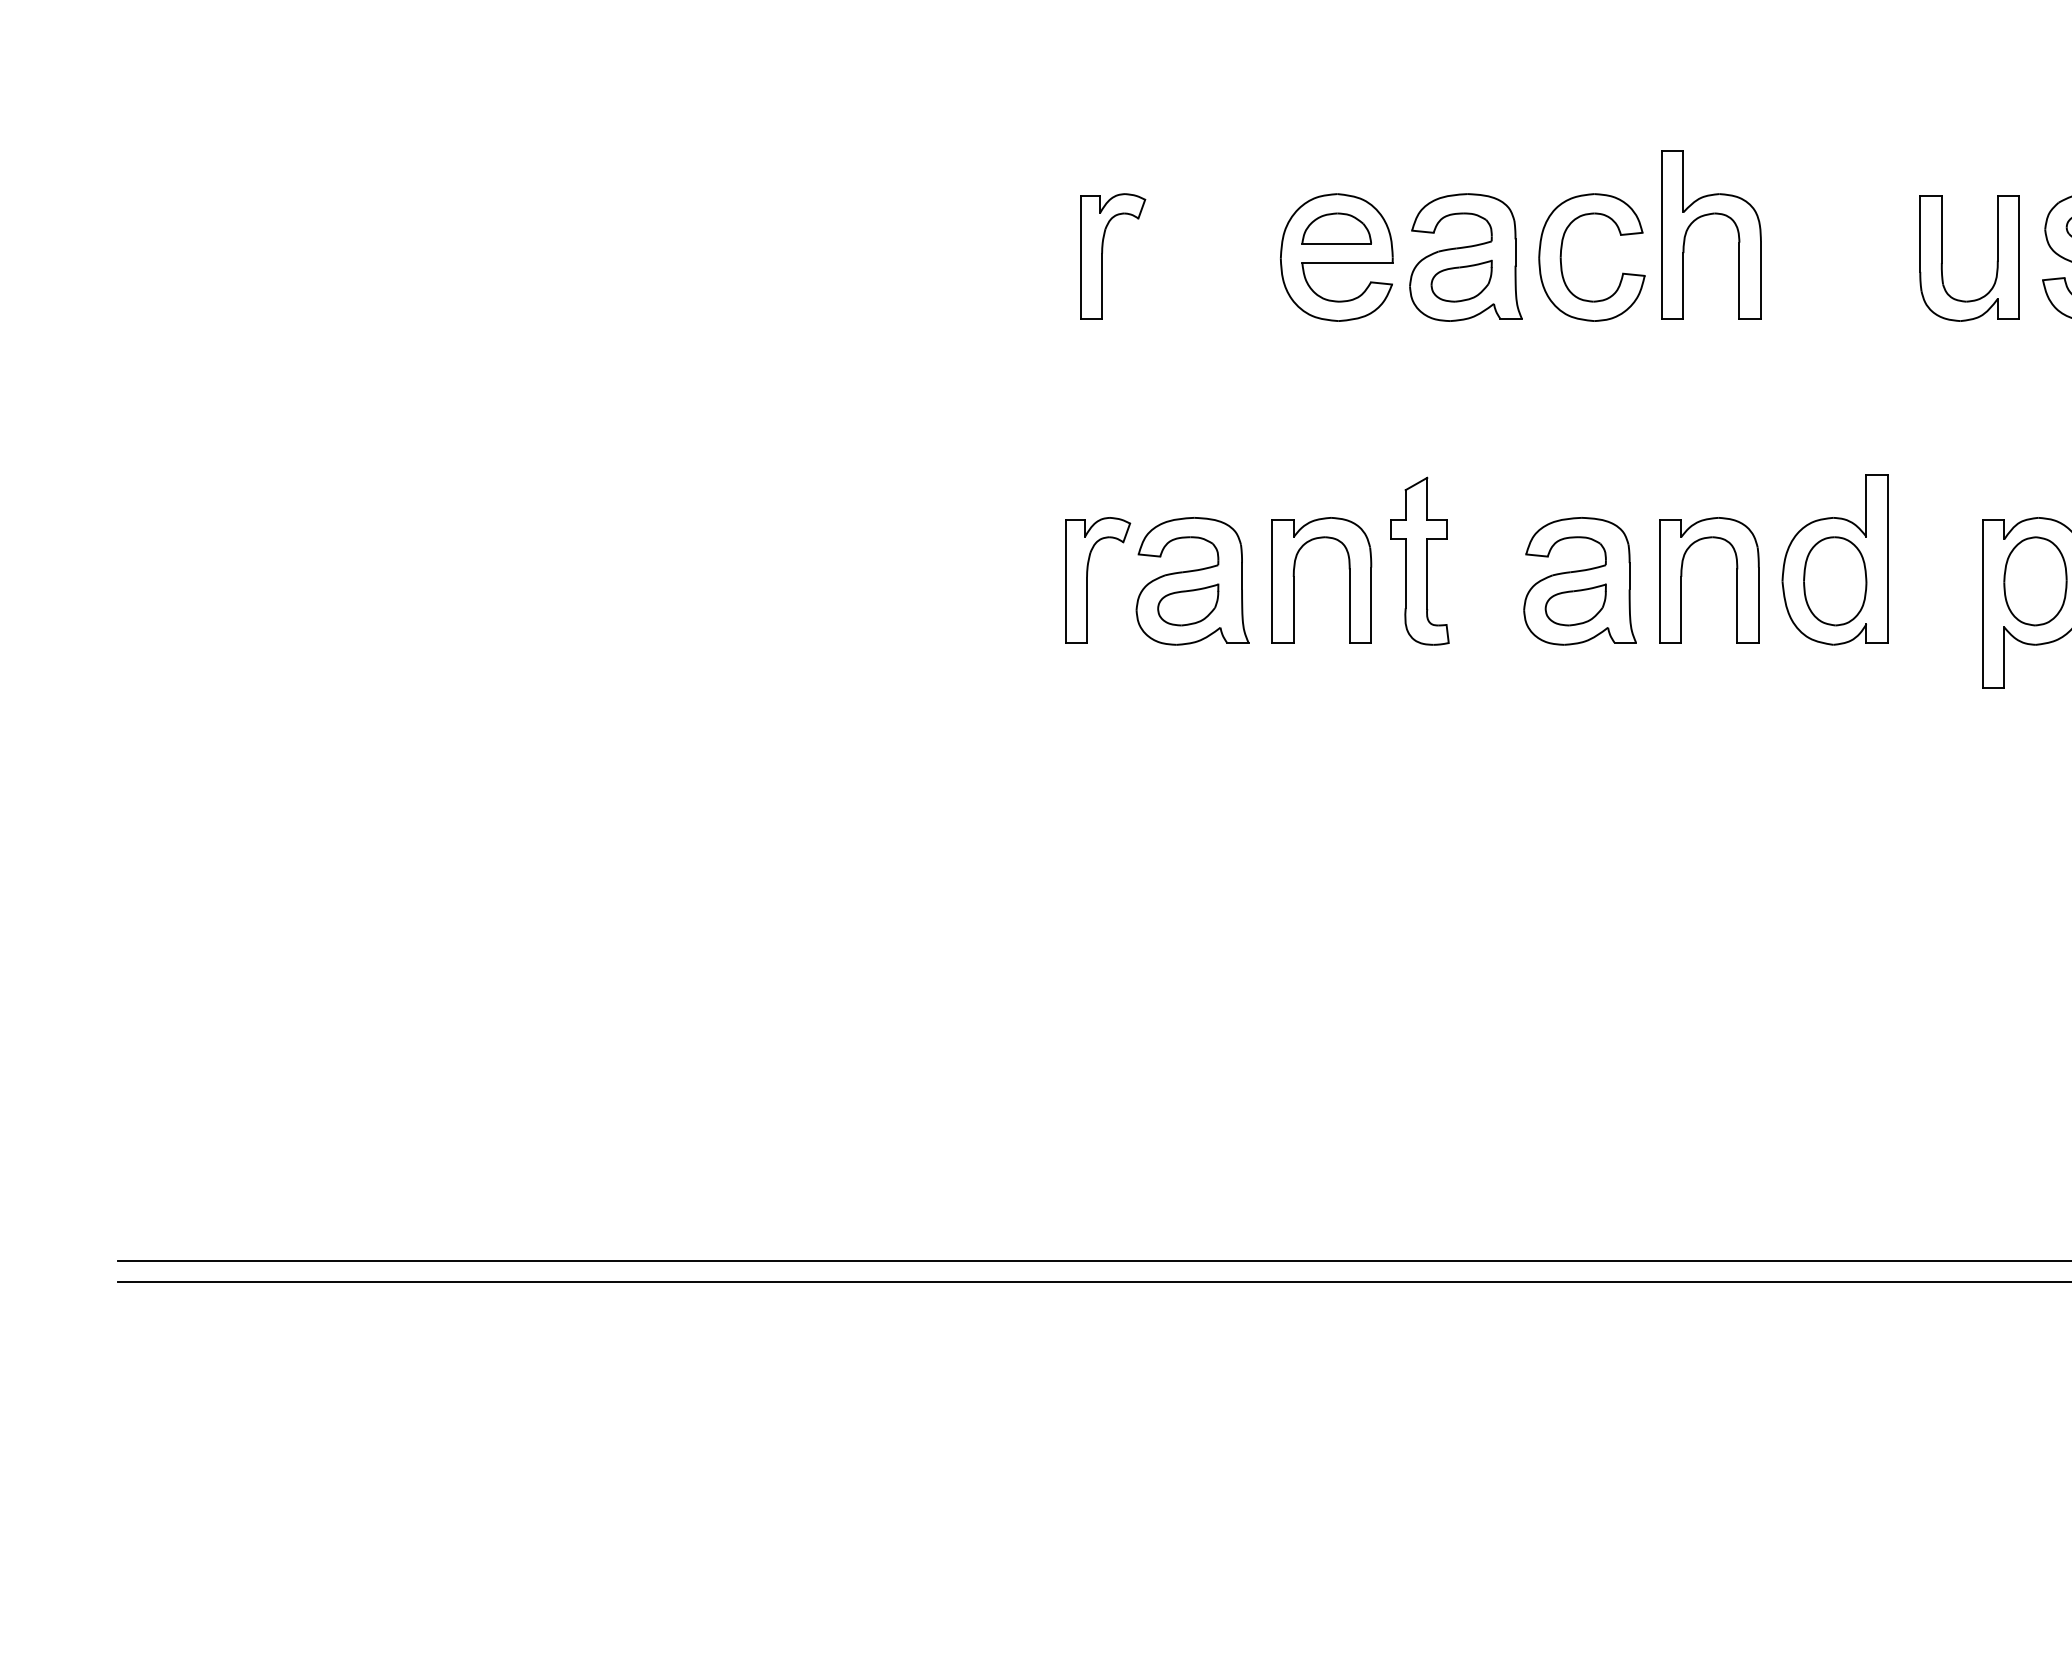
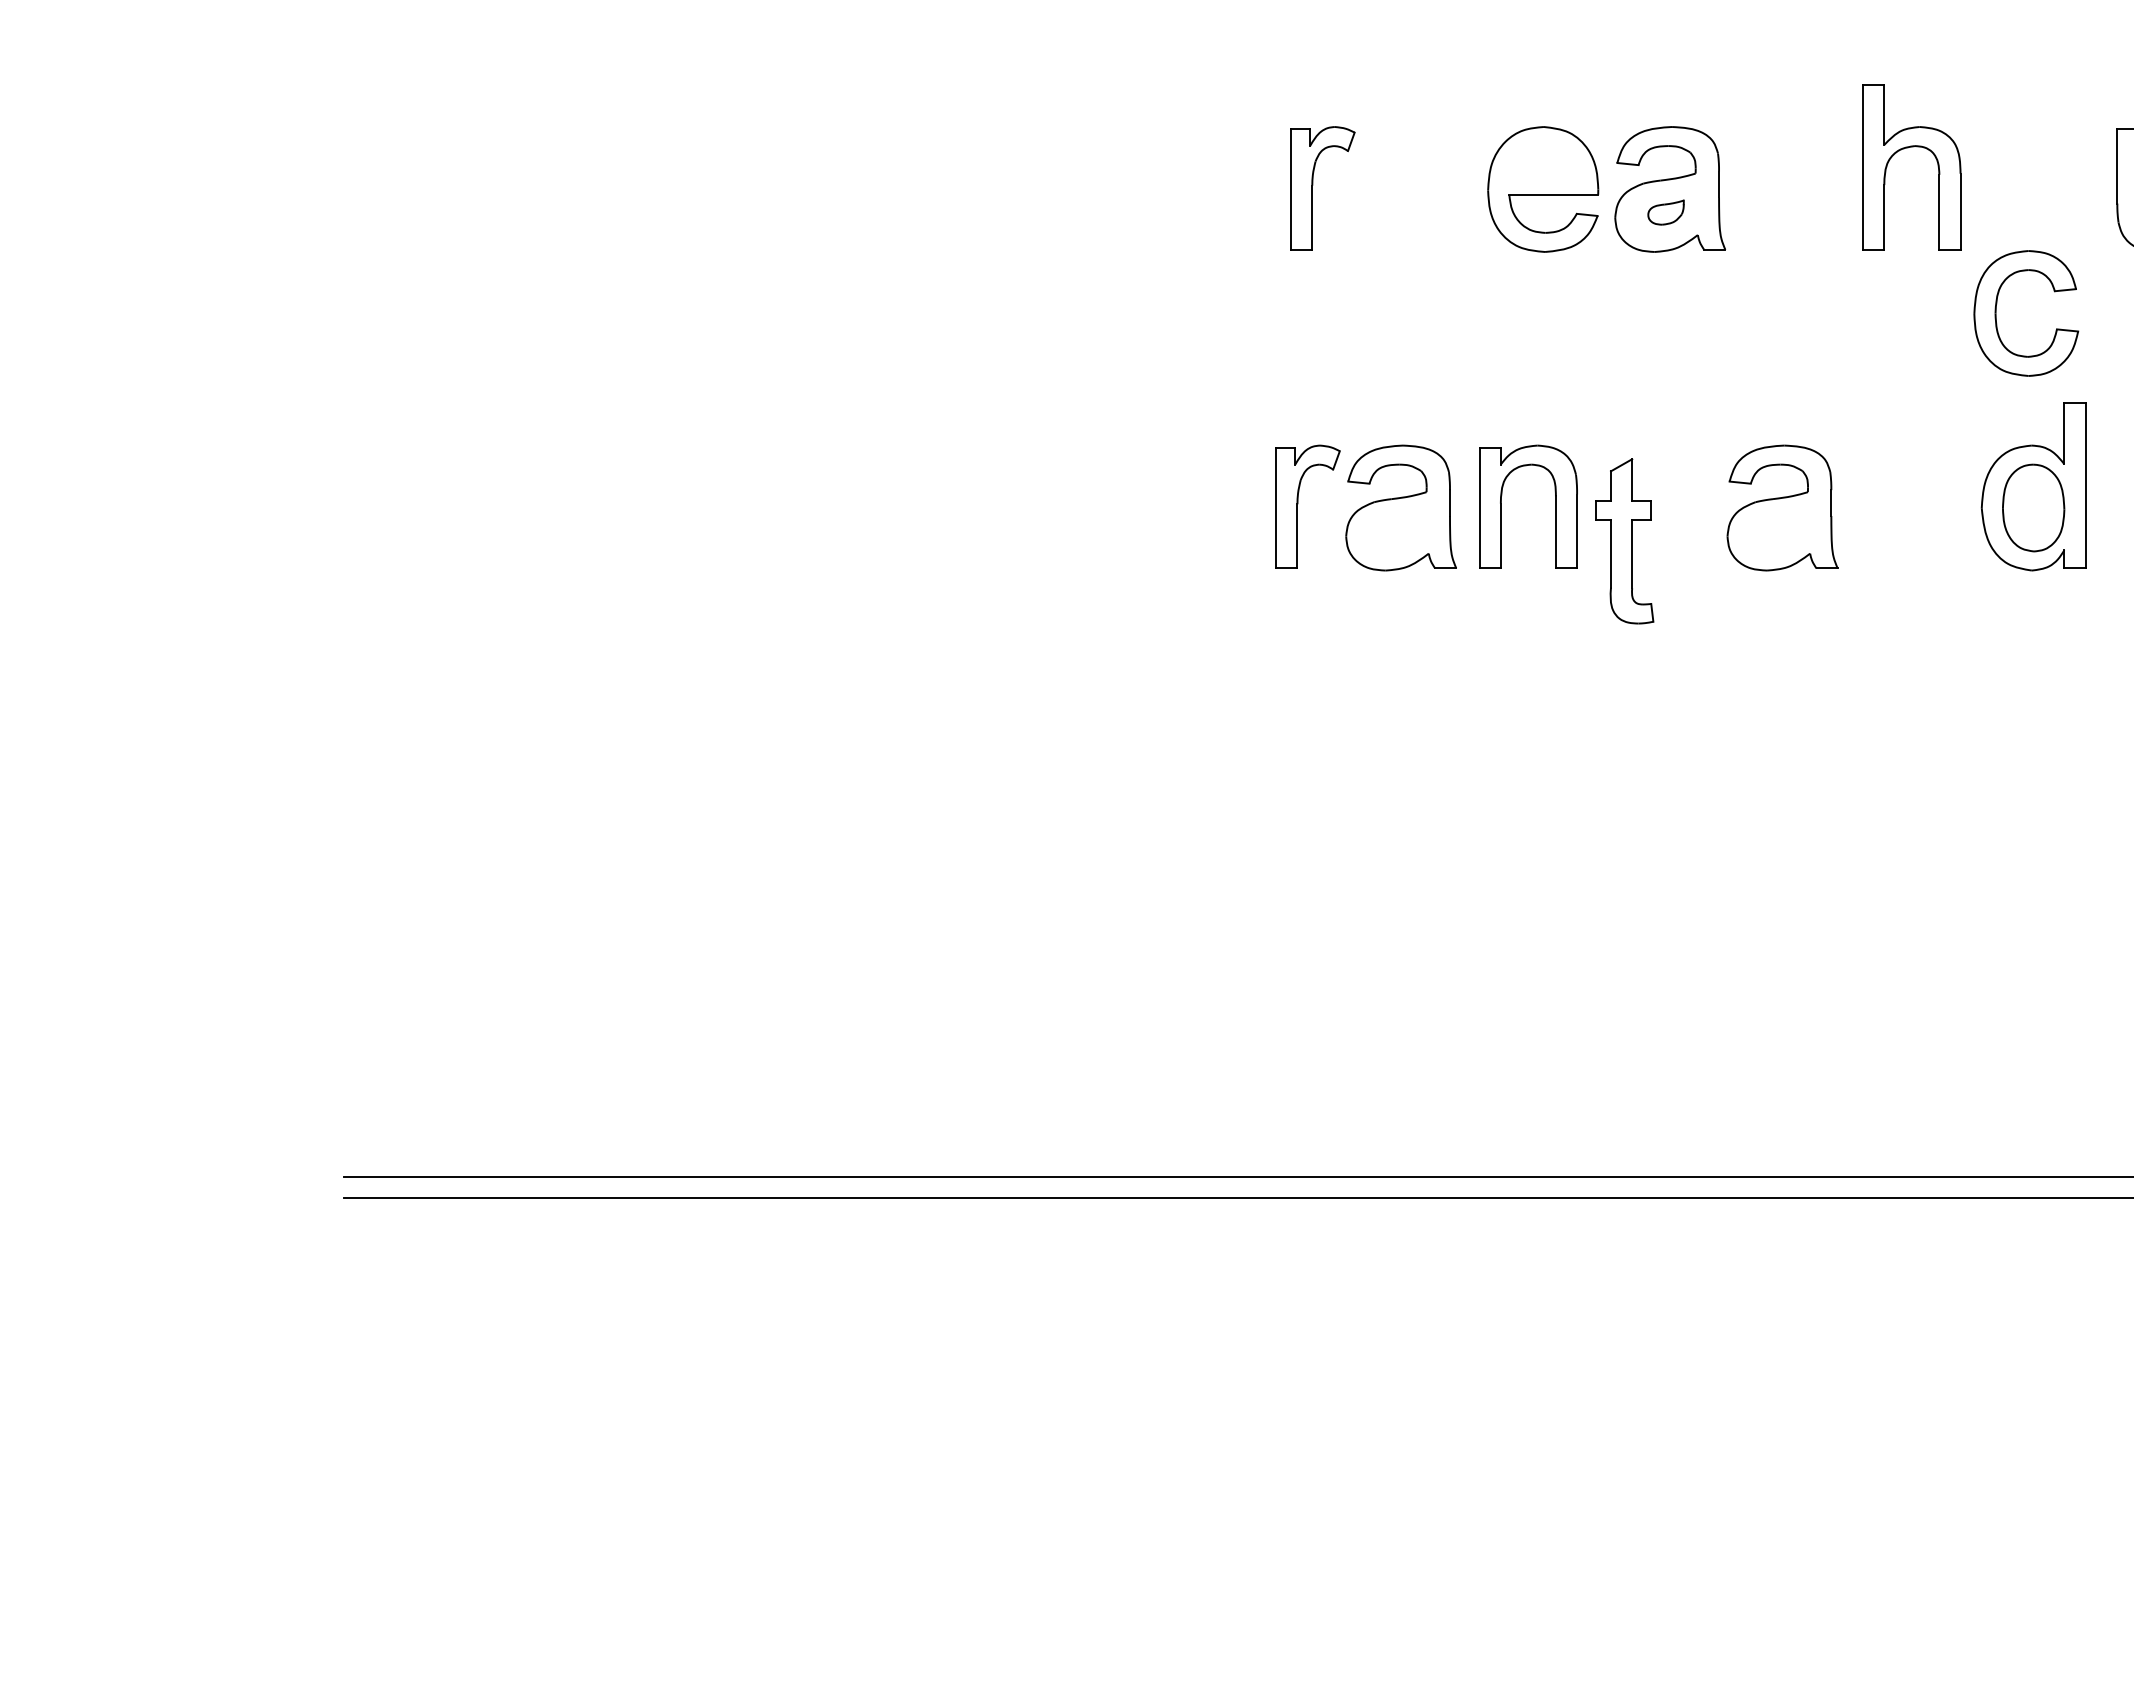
part: (1336, 228) -> (1542, 160), removed
part: (1561, 257) -> (1996, 313), moved
part: (1461, 280) -> (1665, 212), size x0.6
part: (1419, 561) -> (1624, 541), moved
part: (1682, 575) -> (1883, 502), removed
part: (1187, 605) -> (1396, 531), removed
part: (1574, 605) -> (1777, 531), removed

